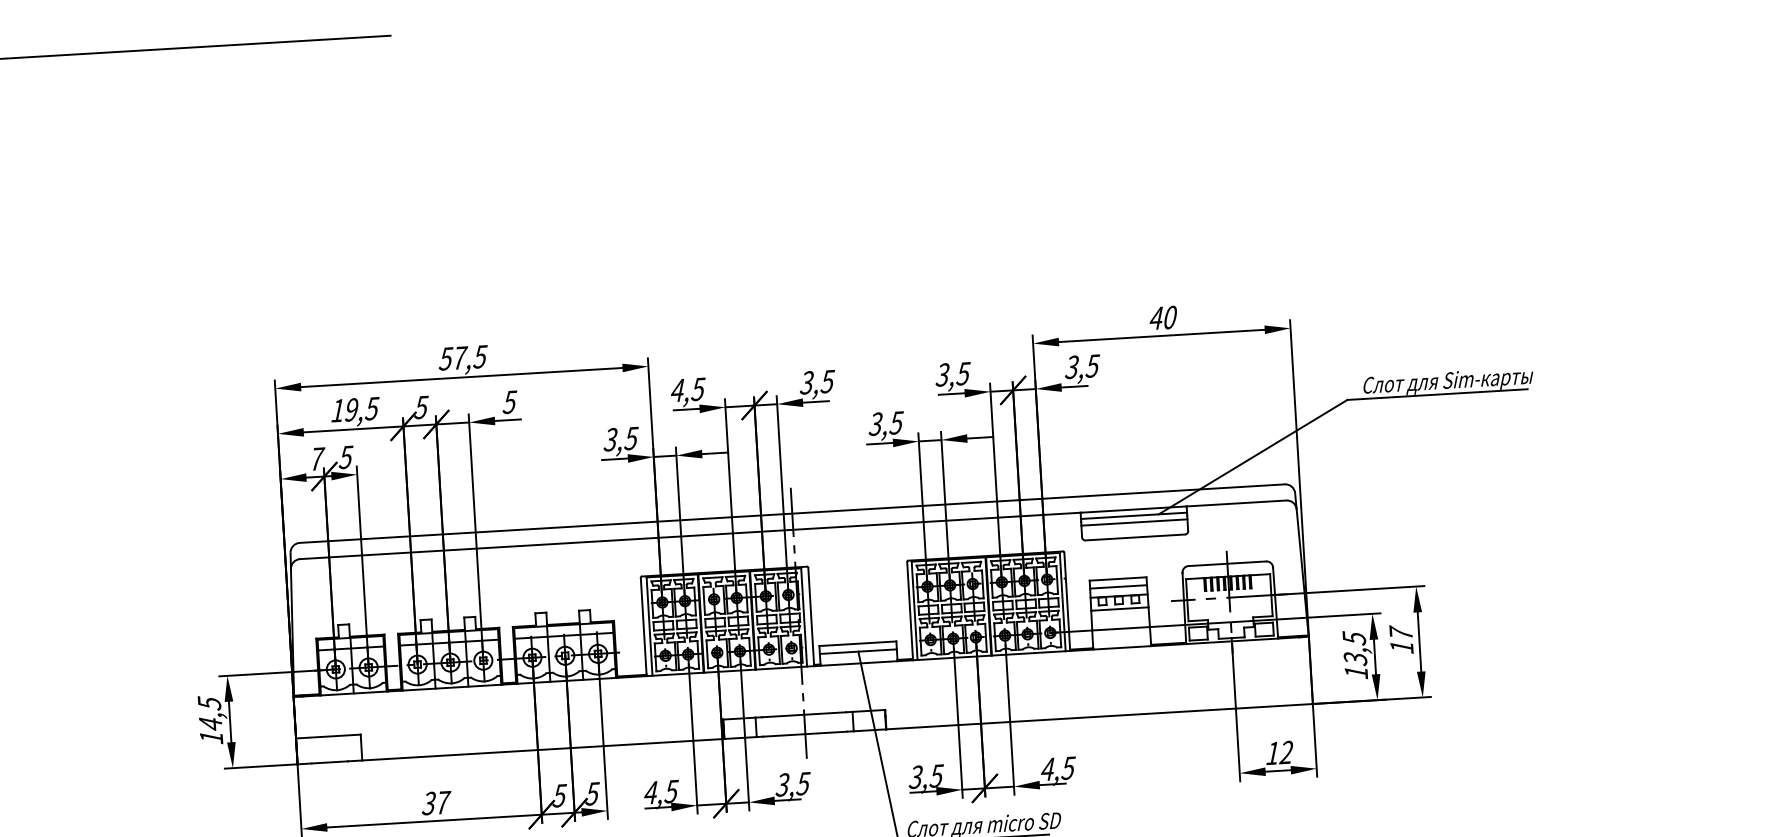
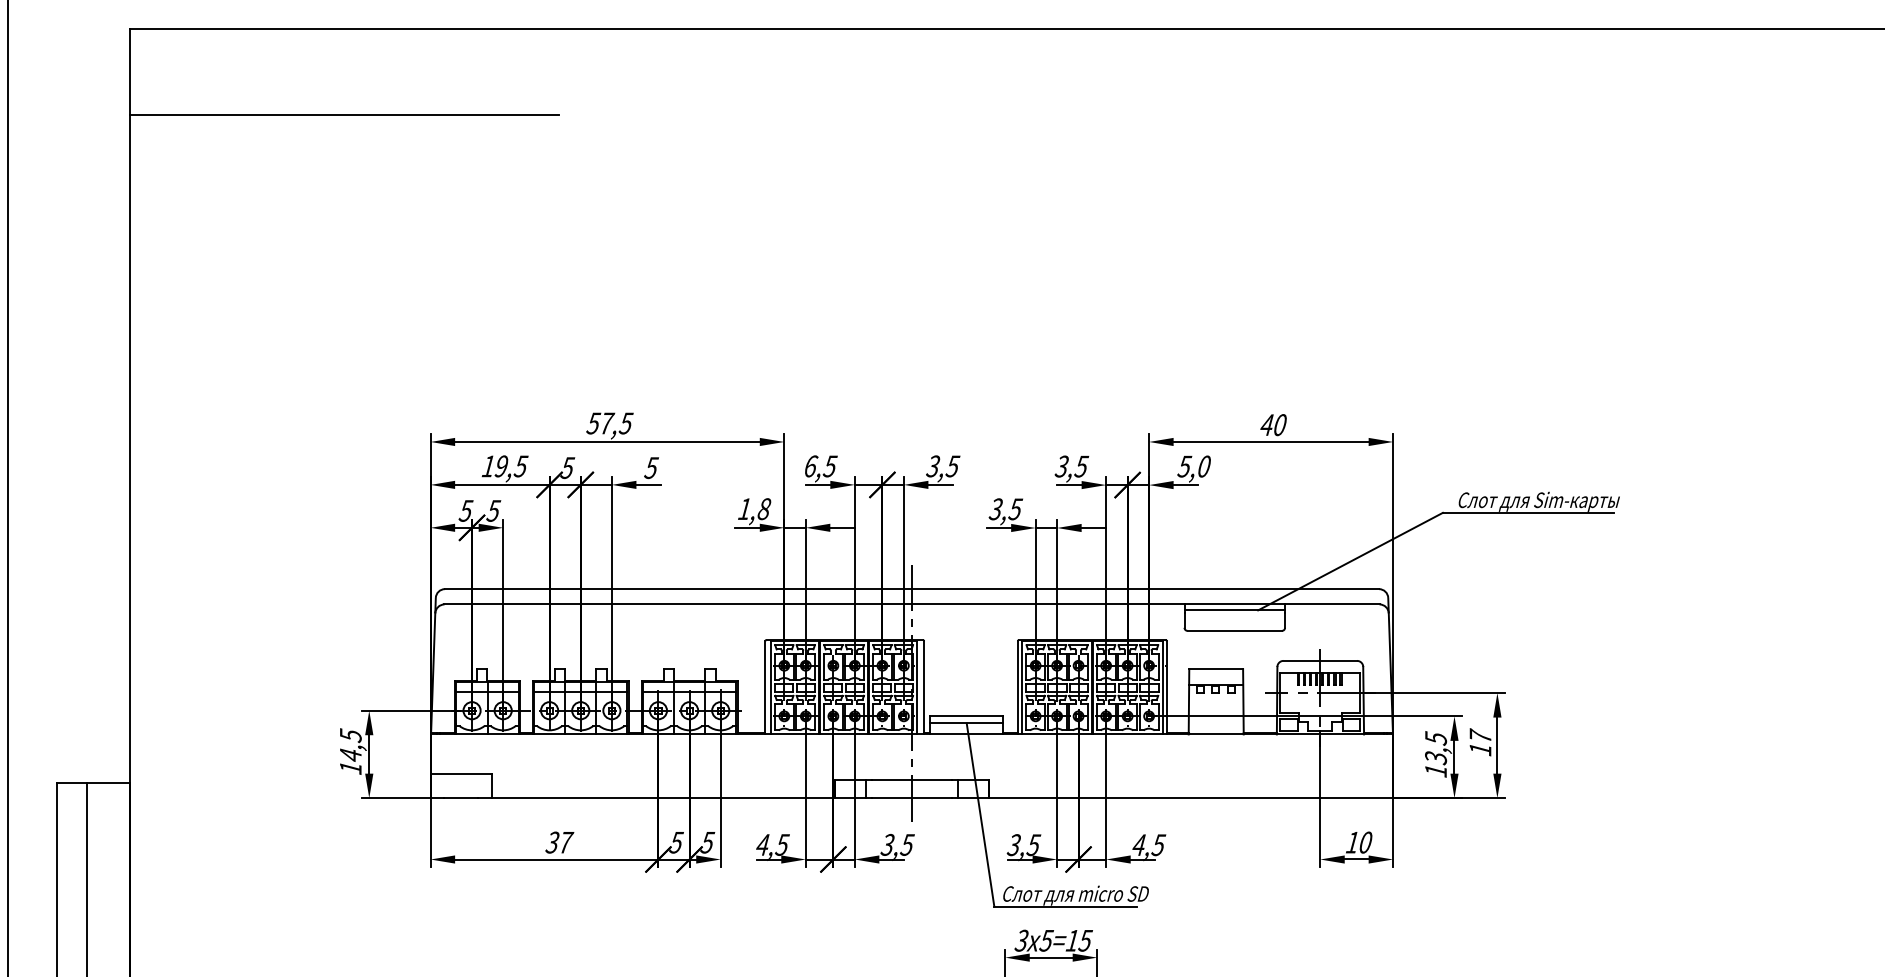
text: (1083, 366) -> (1195, 466), 3,5 -> 5,0
text: (678, 390) -> (811, 466), 4,5 -> 6,5
text: (621, 439) -> (754, 509), 3,5 -> 1,8
text: (317, 458) -> (466, 510), 7 -> 5
line: (1134, 522) -> (1234, 616), removed
line: (1118, 586) -> (1216, 676), removed
line: (1120, 608) -> (1216, 697), removed
text: (1286, 752) -> (1365, 842), 12 -> 10

